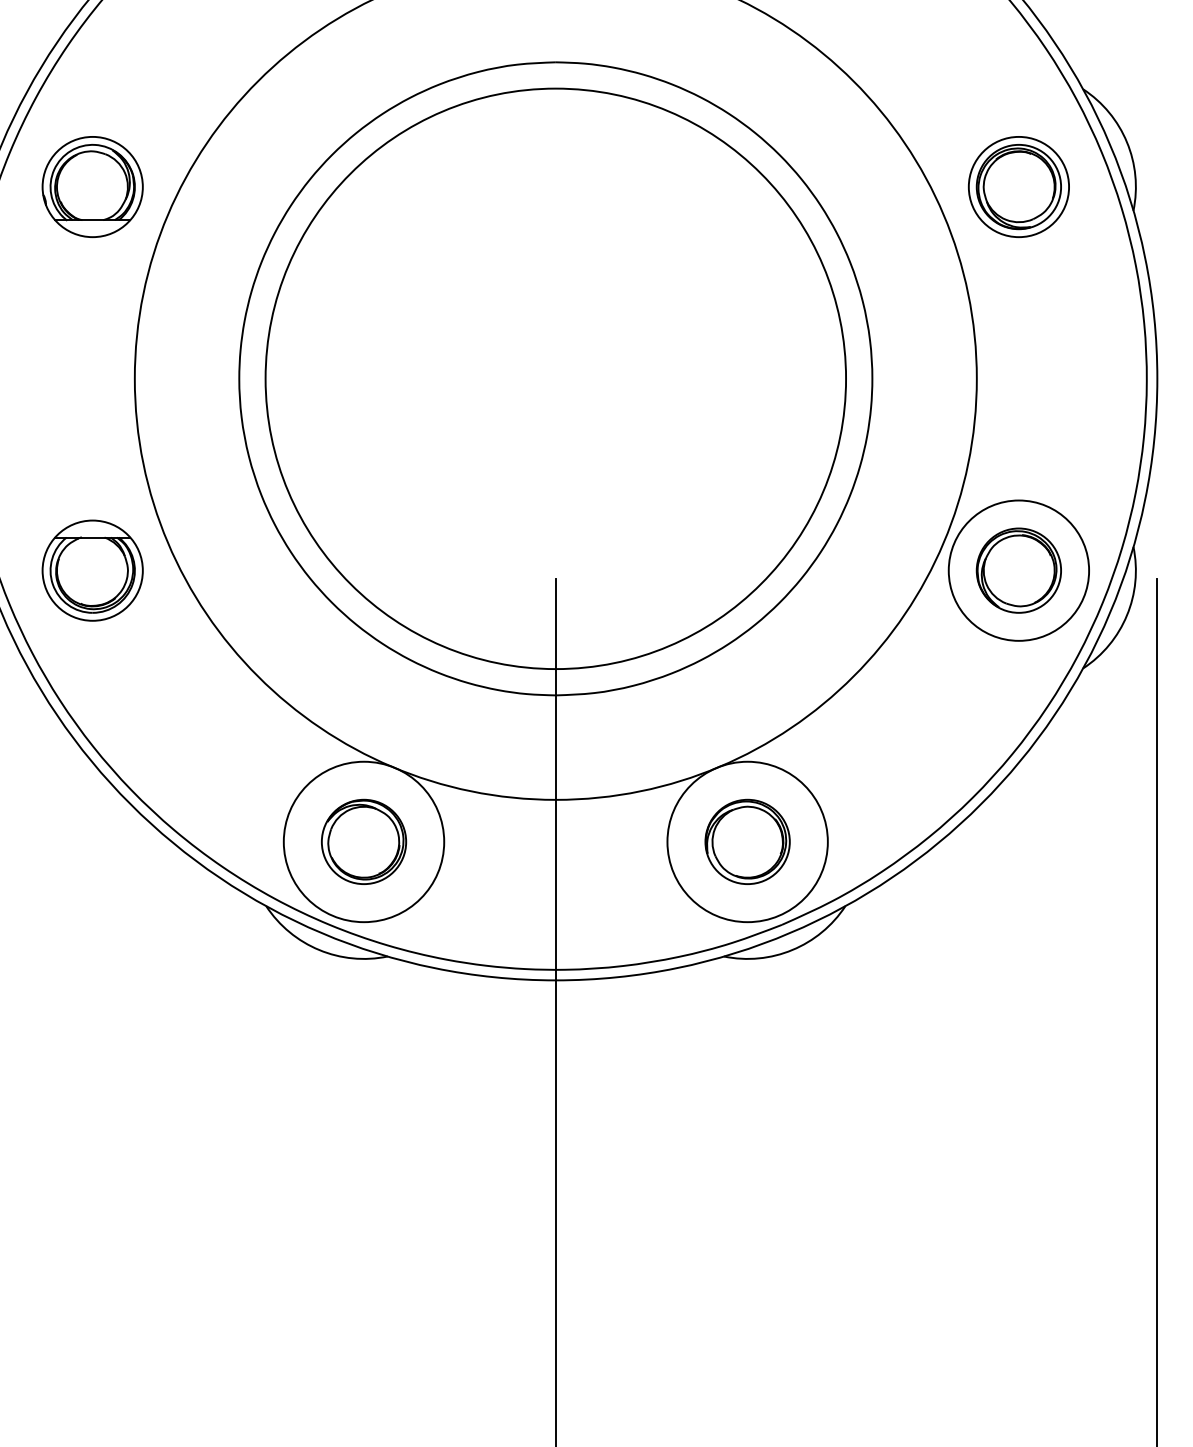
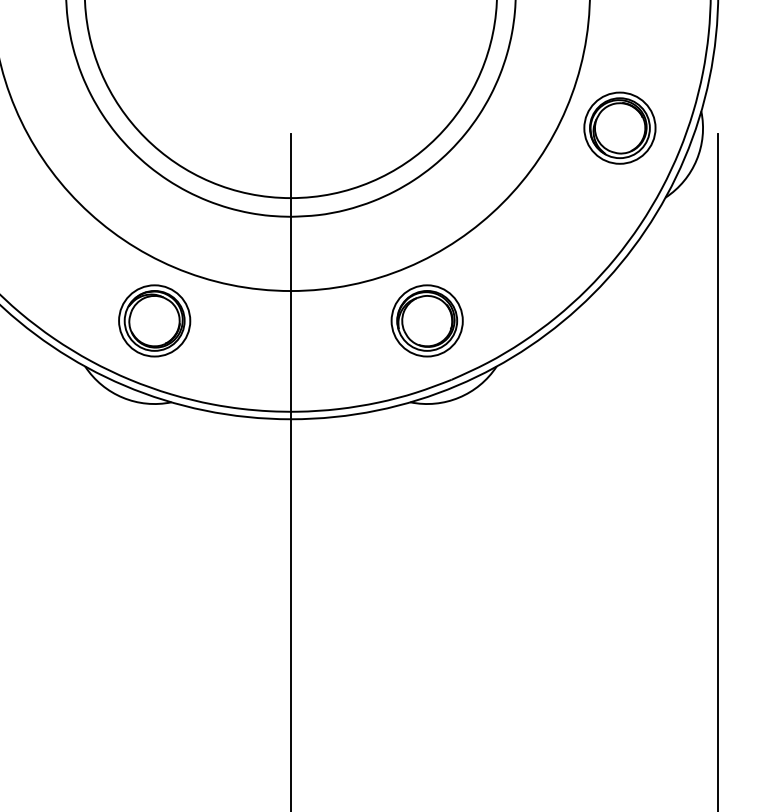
circle: (1018, 570) -> (619, 128), size x0.71
circle: (363, 841) -> (154, 320), size x0.62
circle: (747, 841) -> (427, 320), size x0.62

